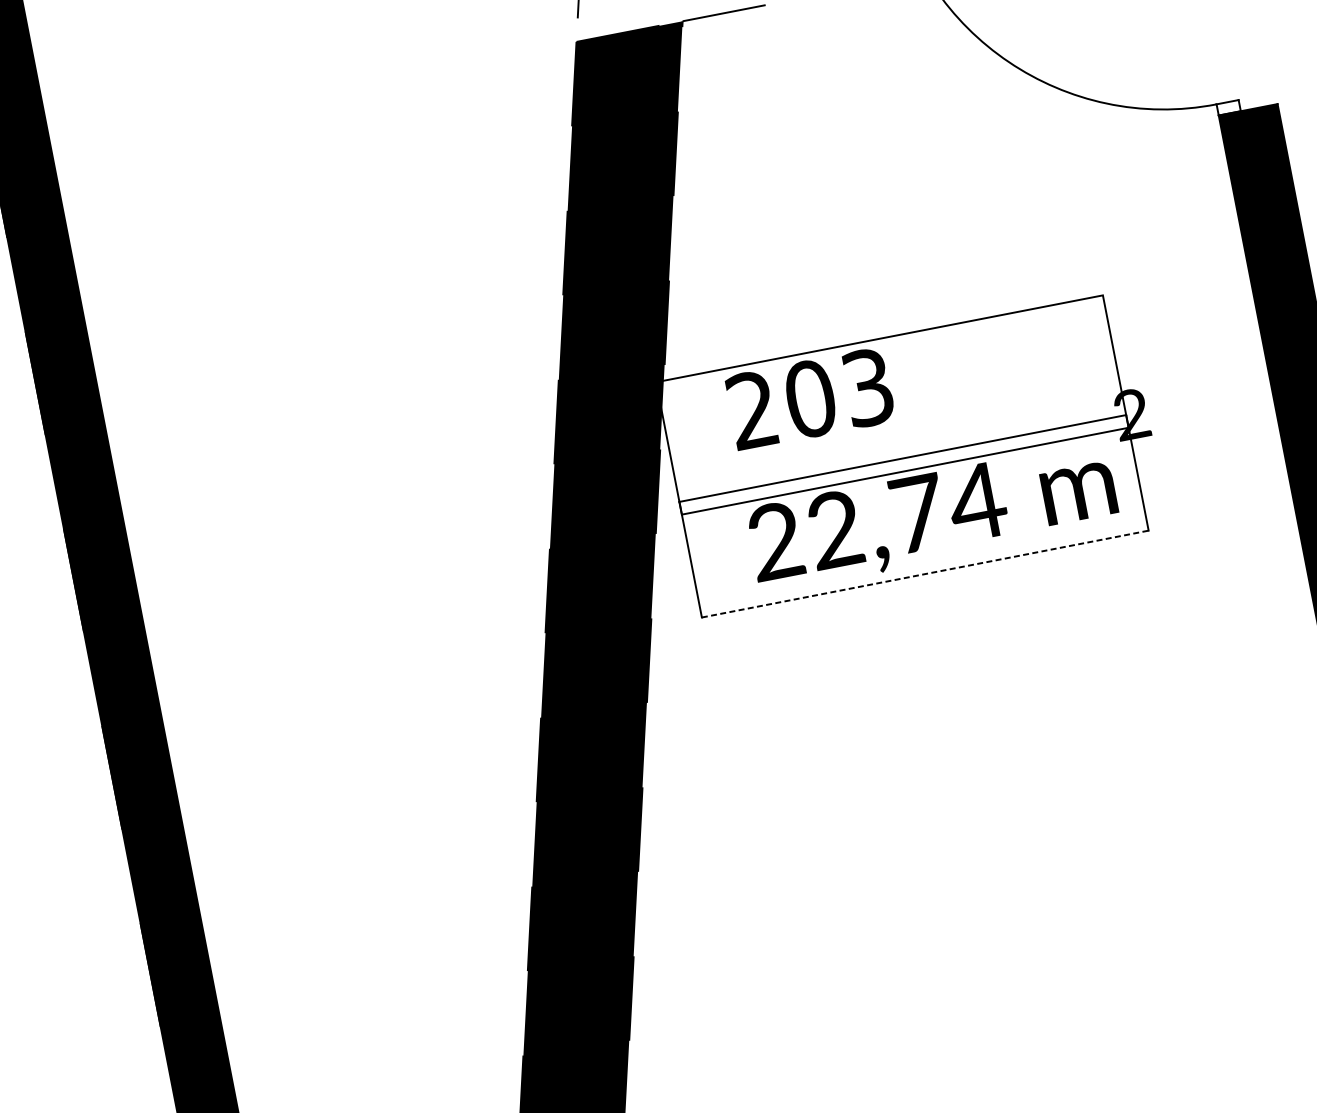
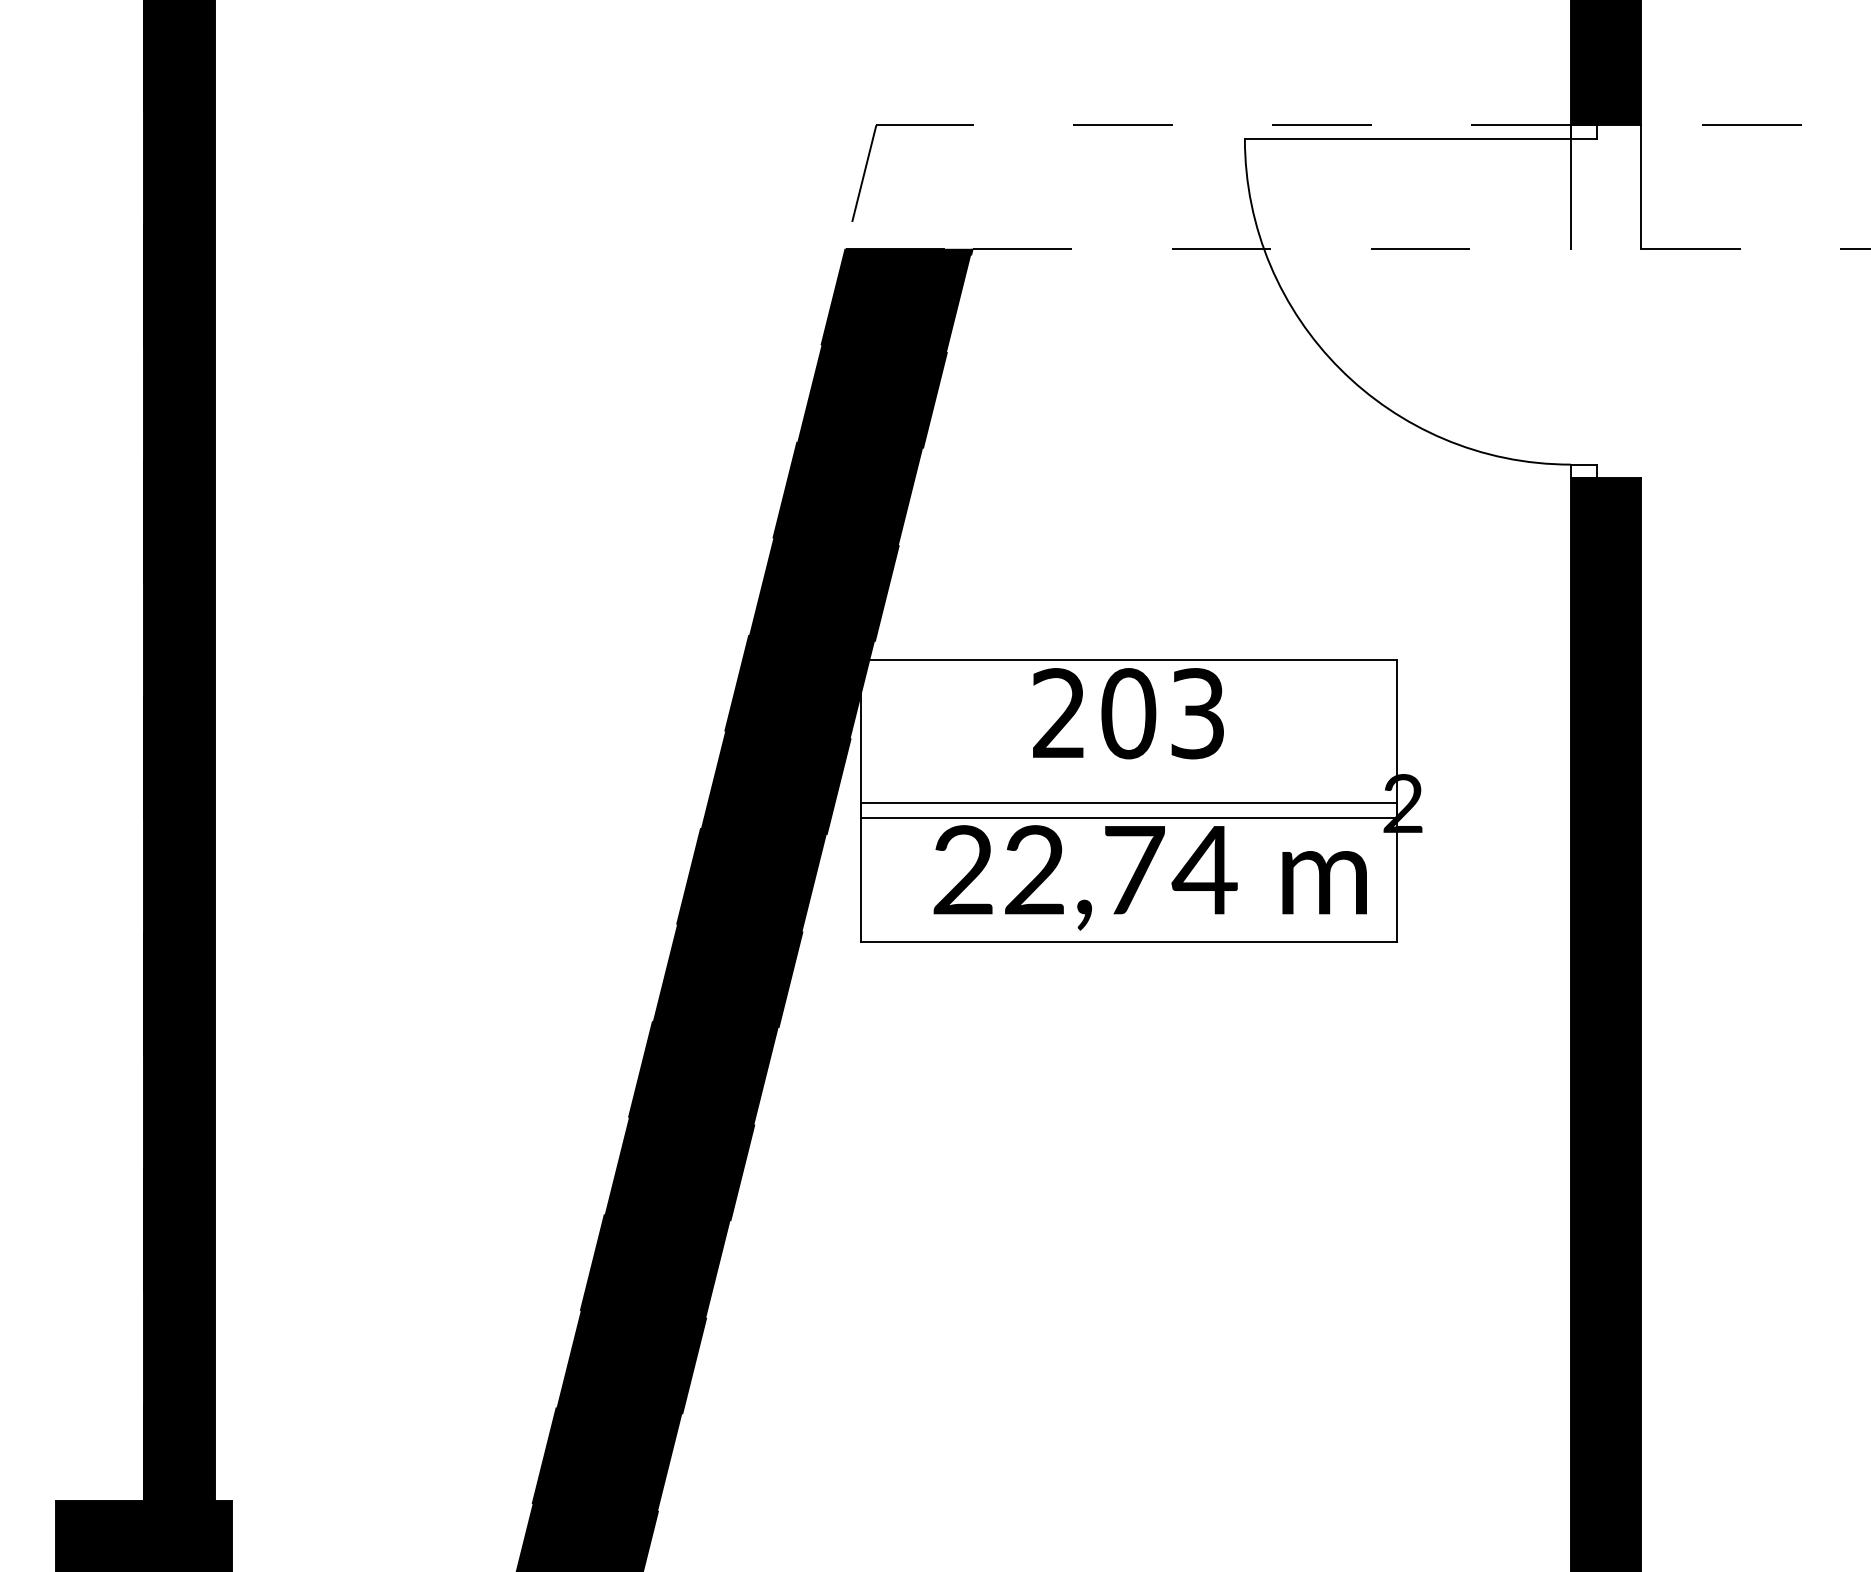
text: (810, 398) -> (1128, 713), moved
line: (924, 573) -> (1128, 941), dashed -> solid

